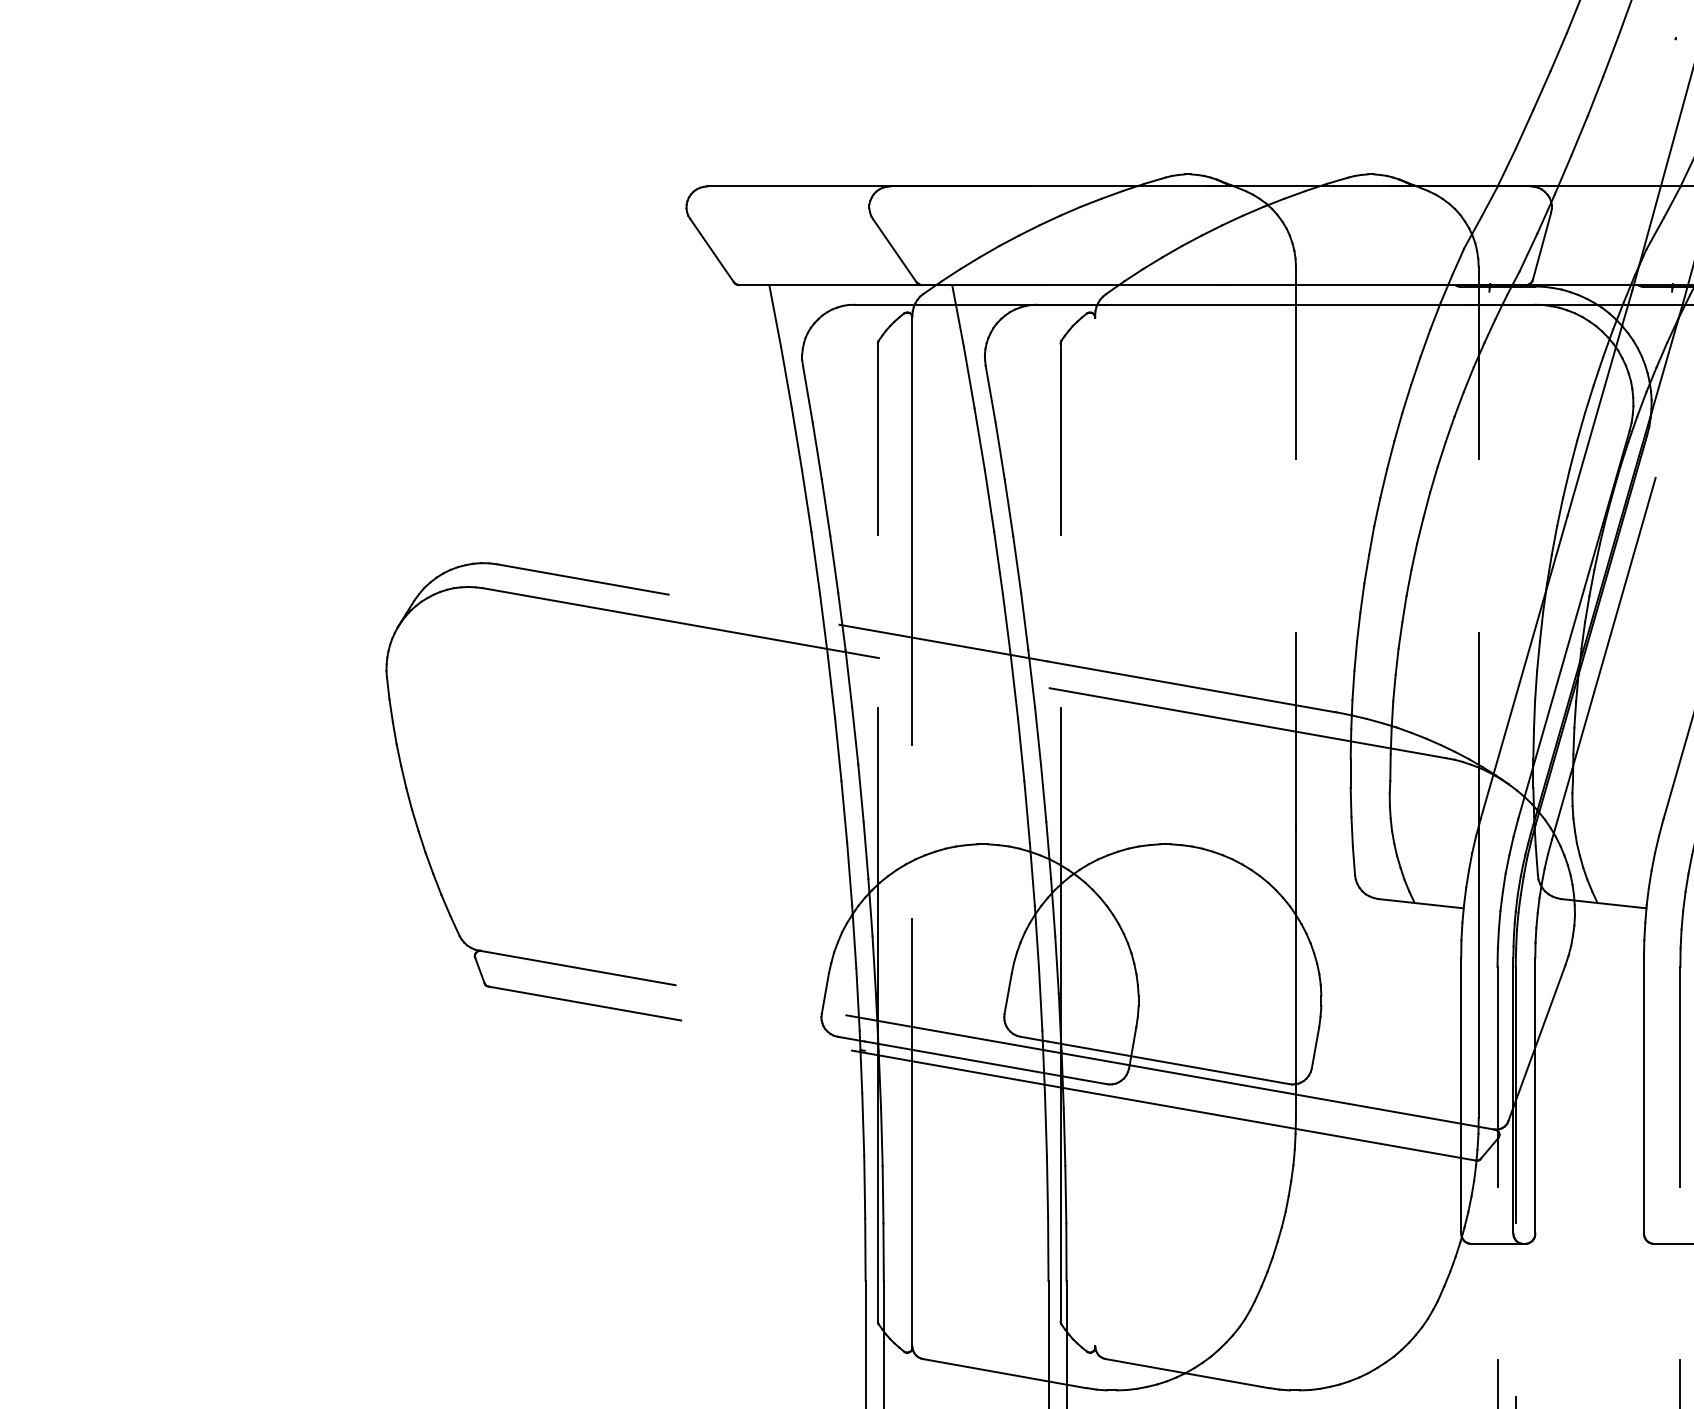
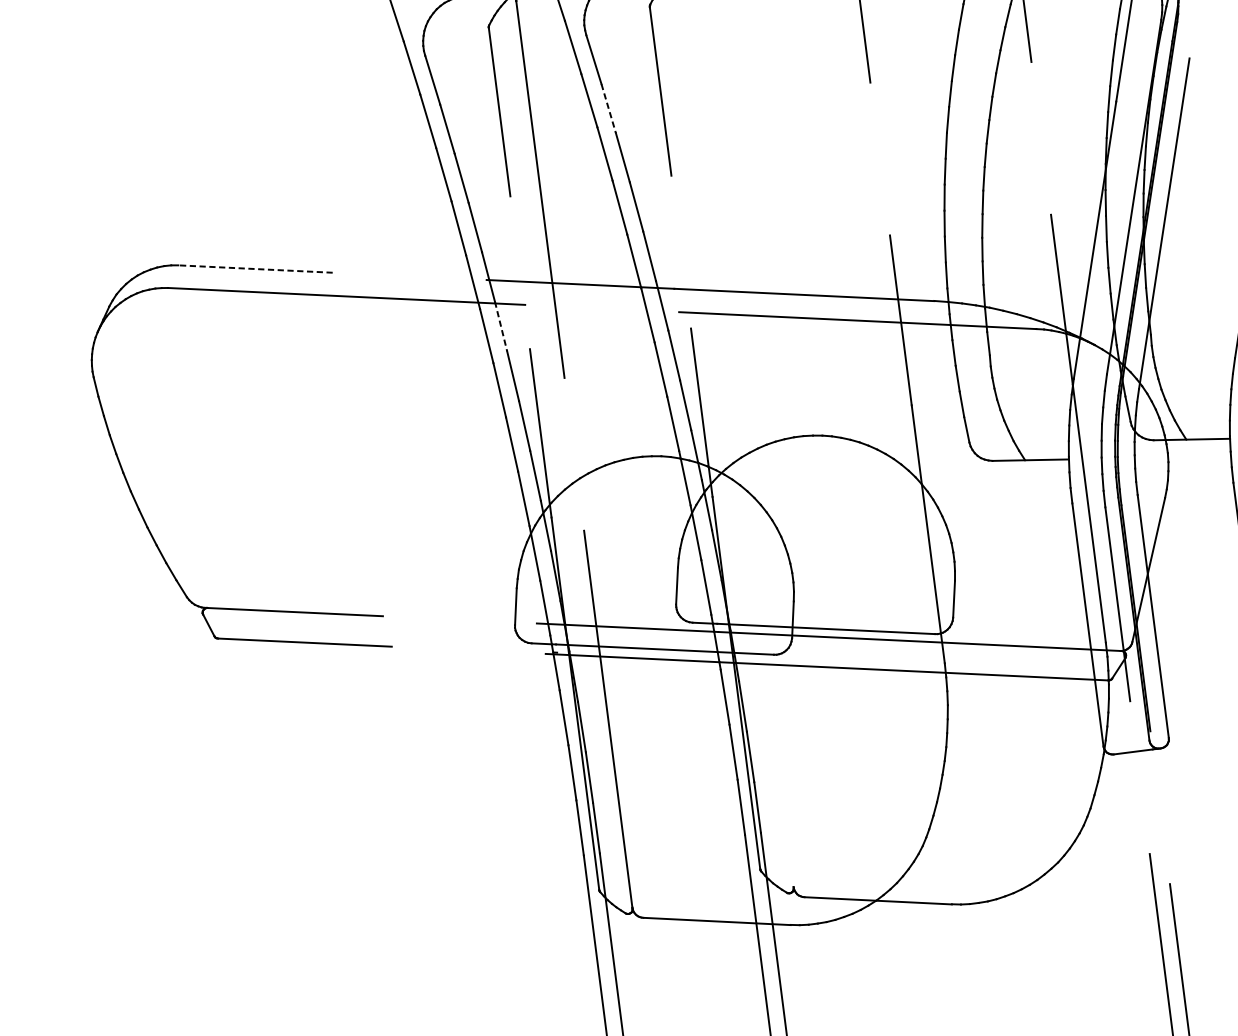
line: (1000, 450) -> (608, 108), solid -> dashed
line: (583, 579) -> (255, 268), solid -> dashed
line: (848, 678) -> (500, 326), solid -> dashed

